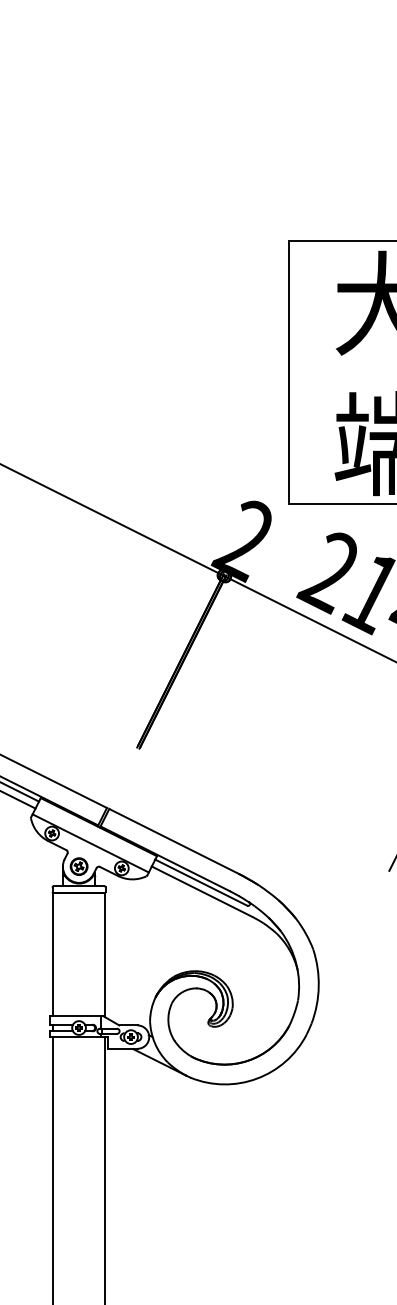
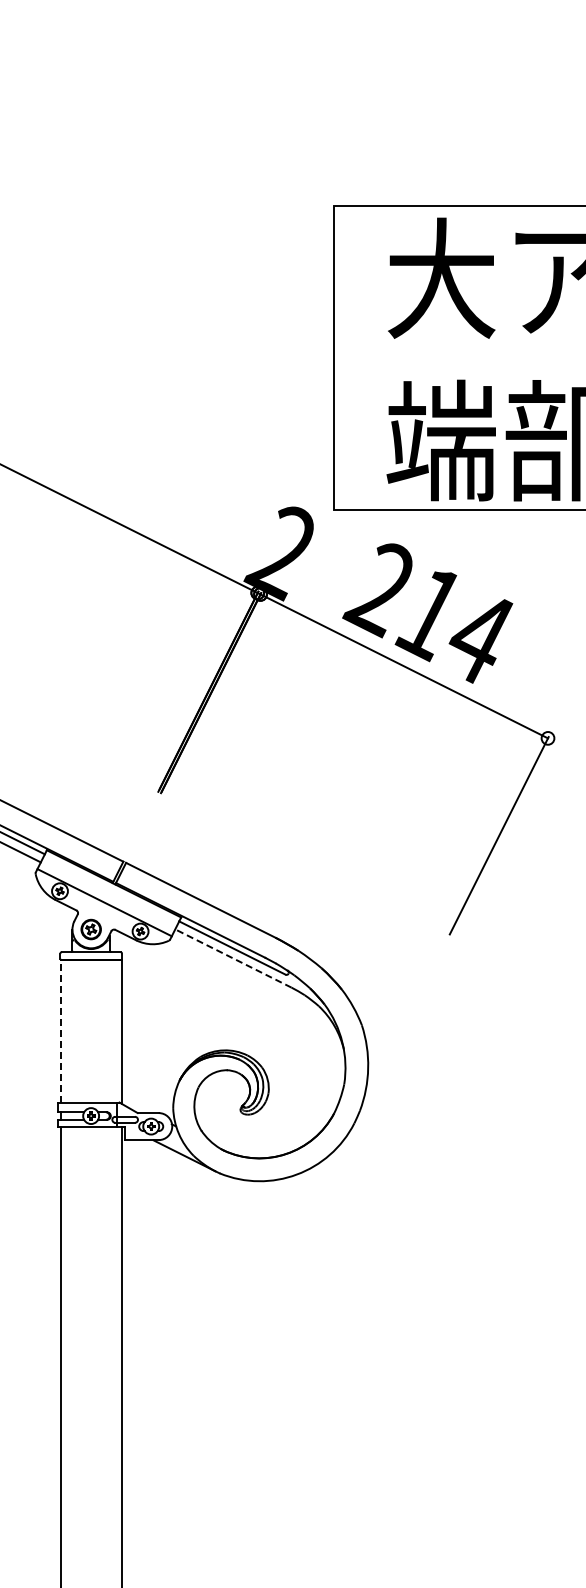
line: (201, 891) -> (232, 958), solid -> dashed
line: (52, 954) -> (60, 1030), solid -> dashed

